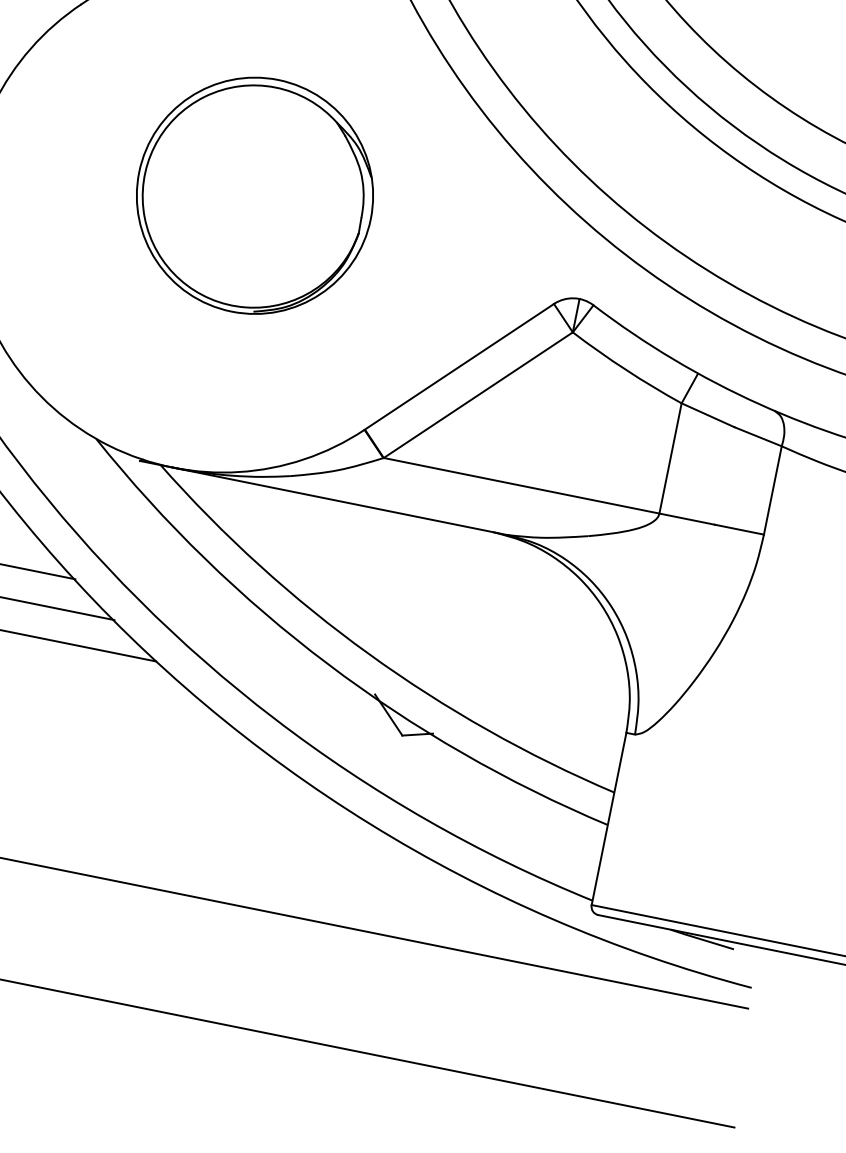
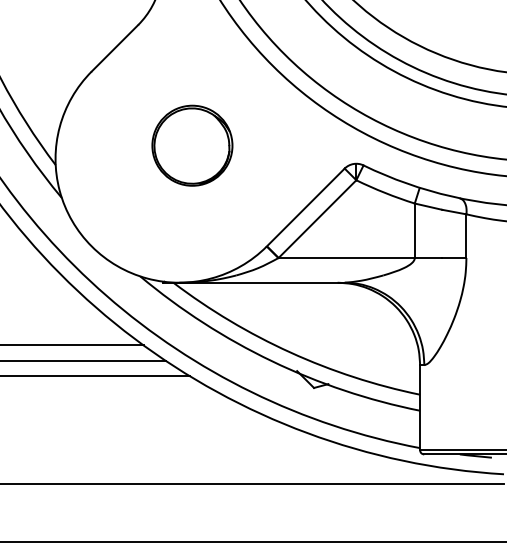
part: (255, 195) -> (192, 145), size x0.7

